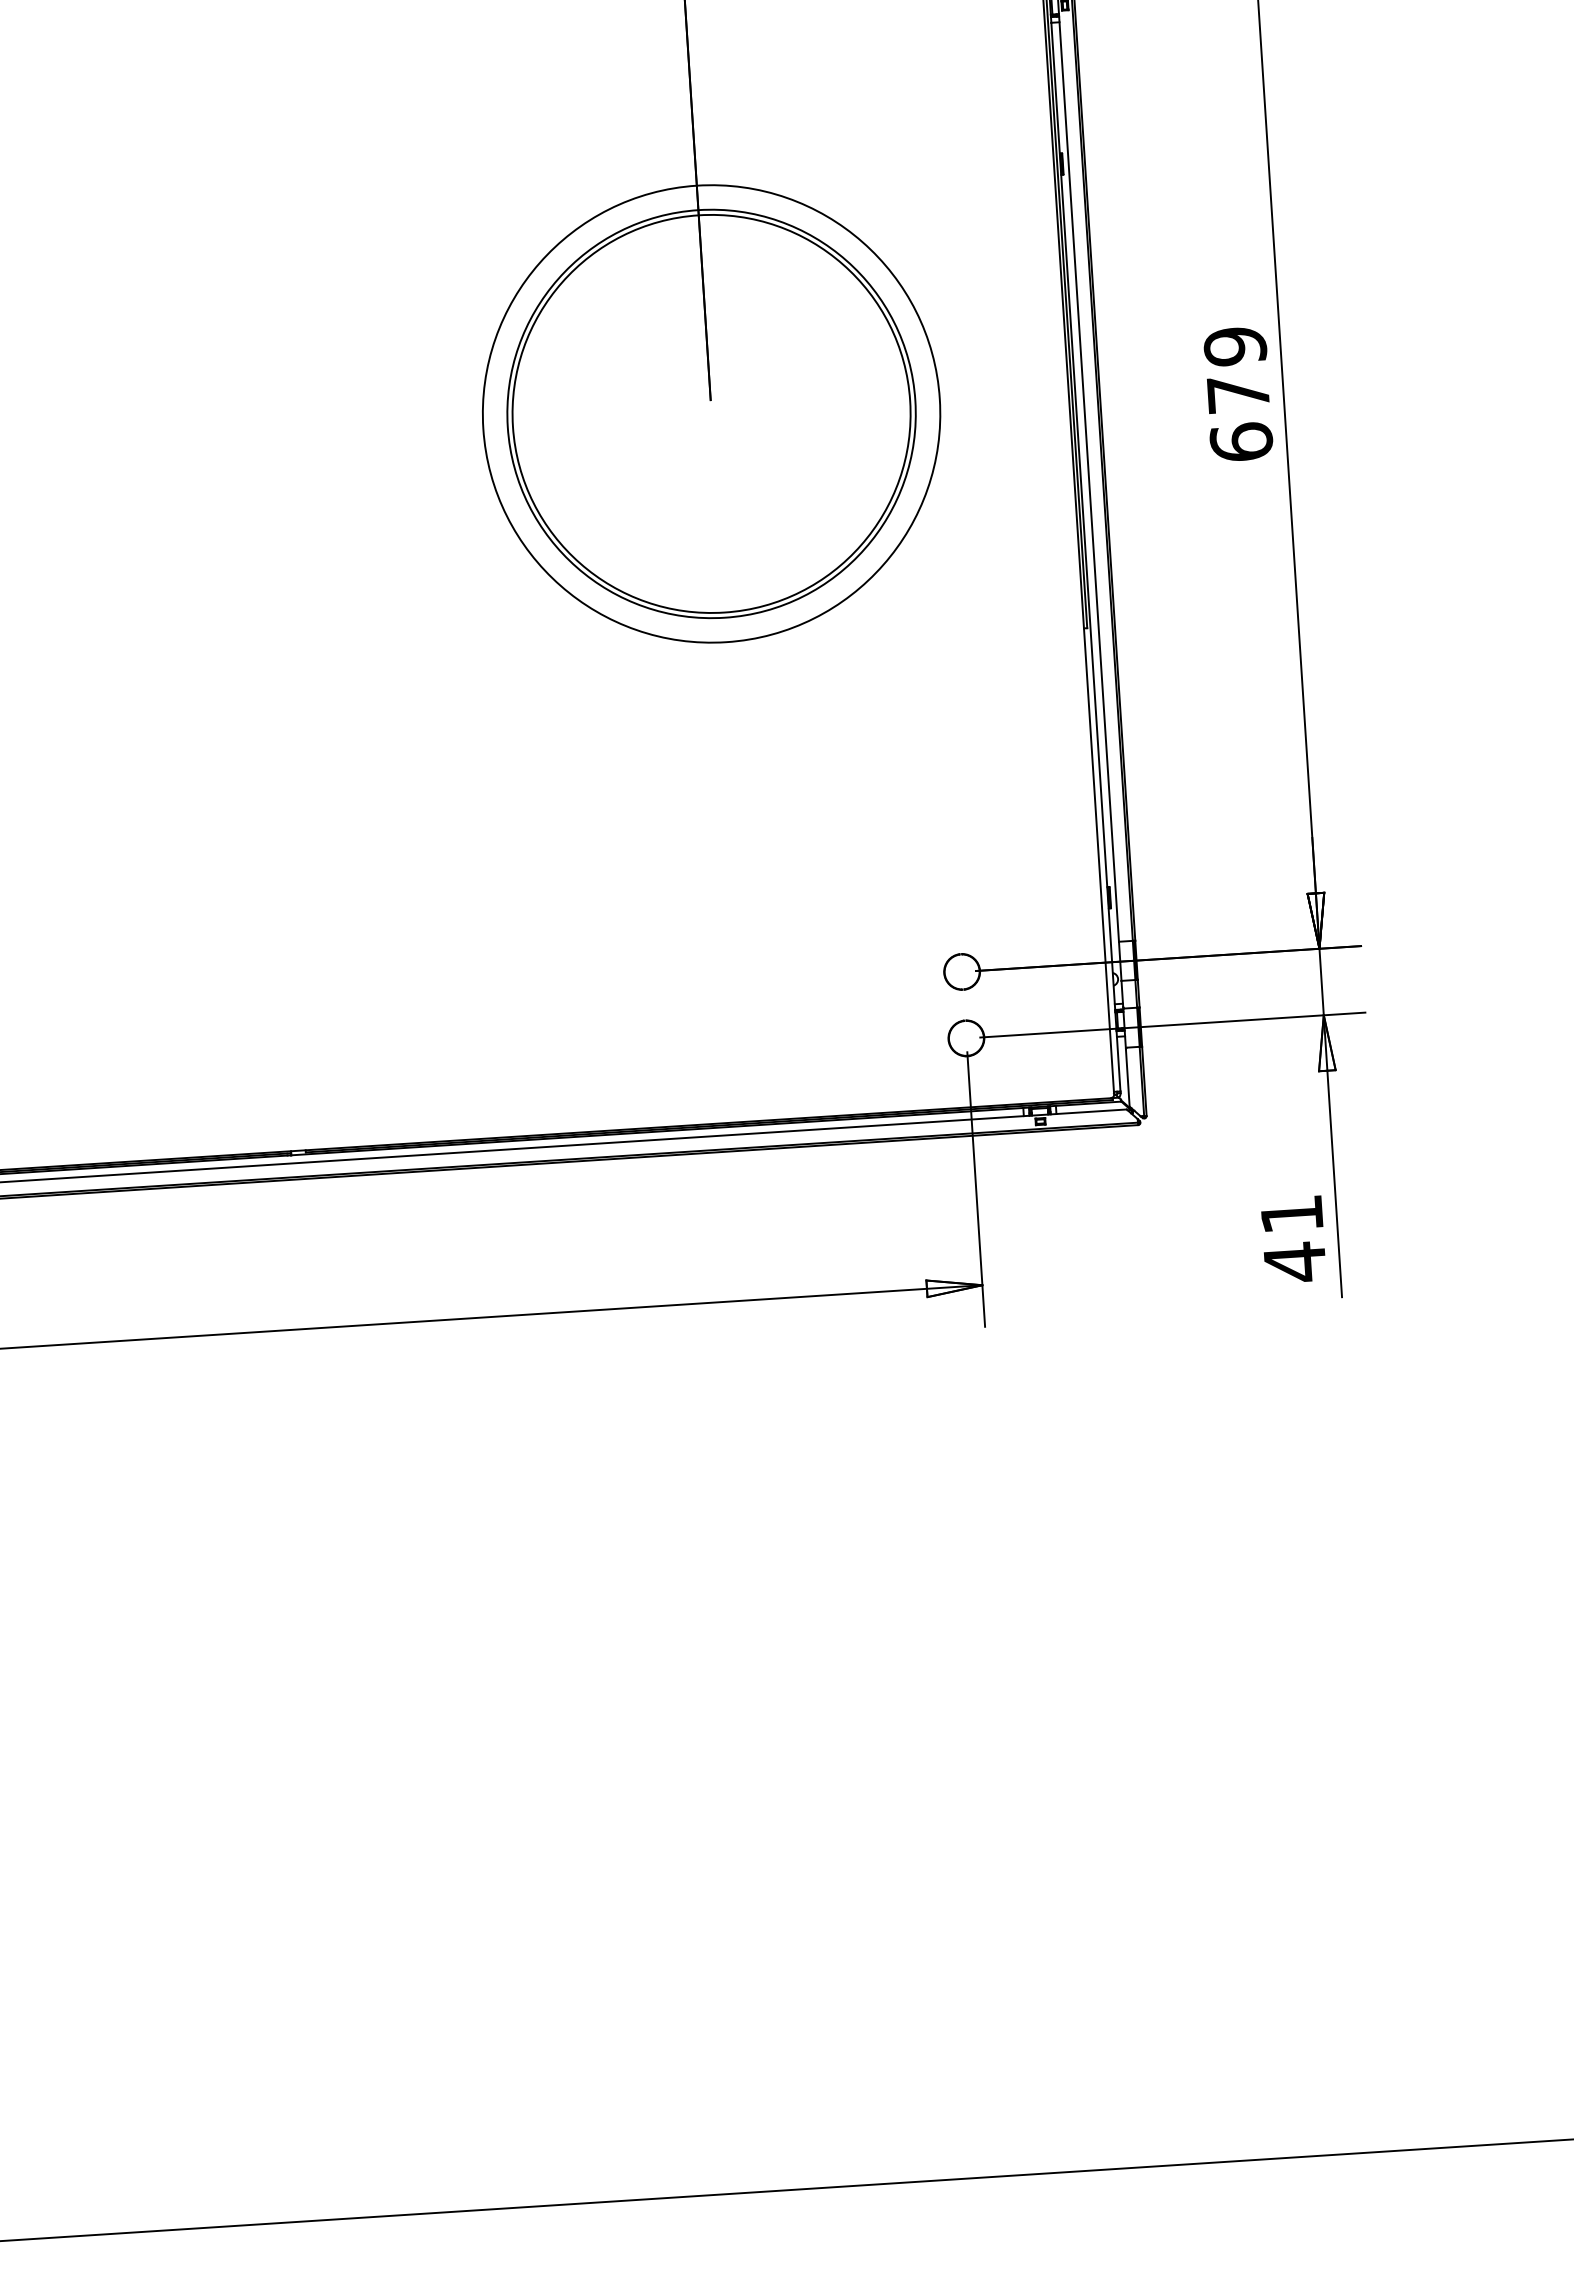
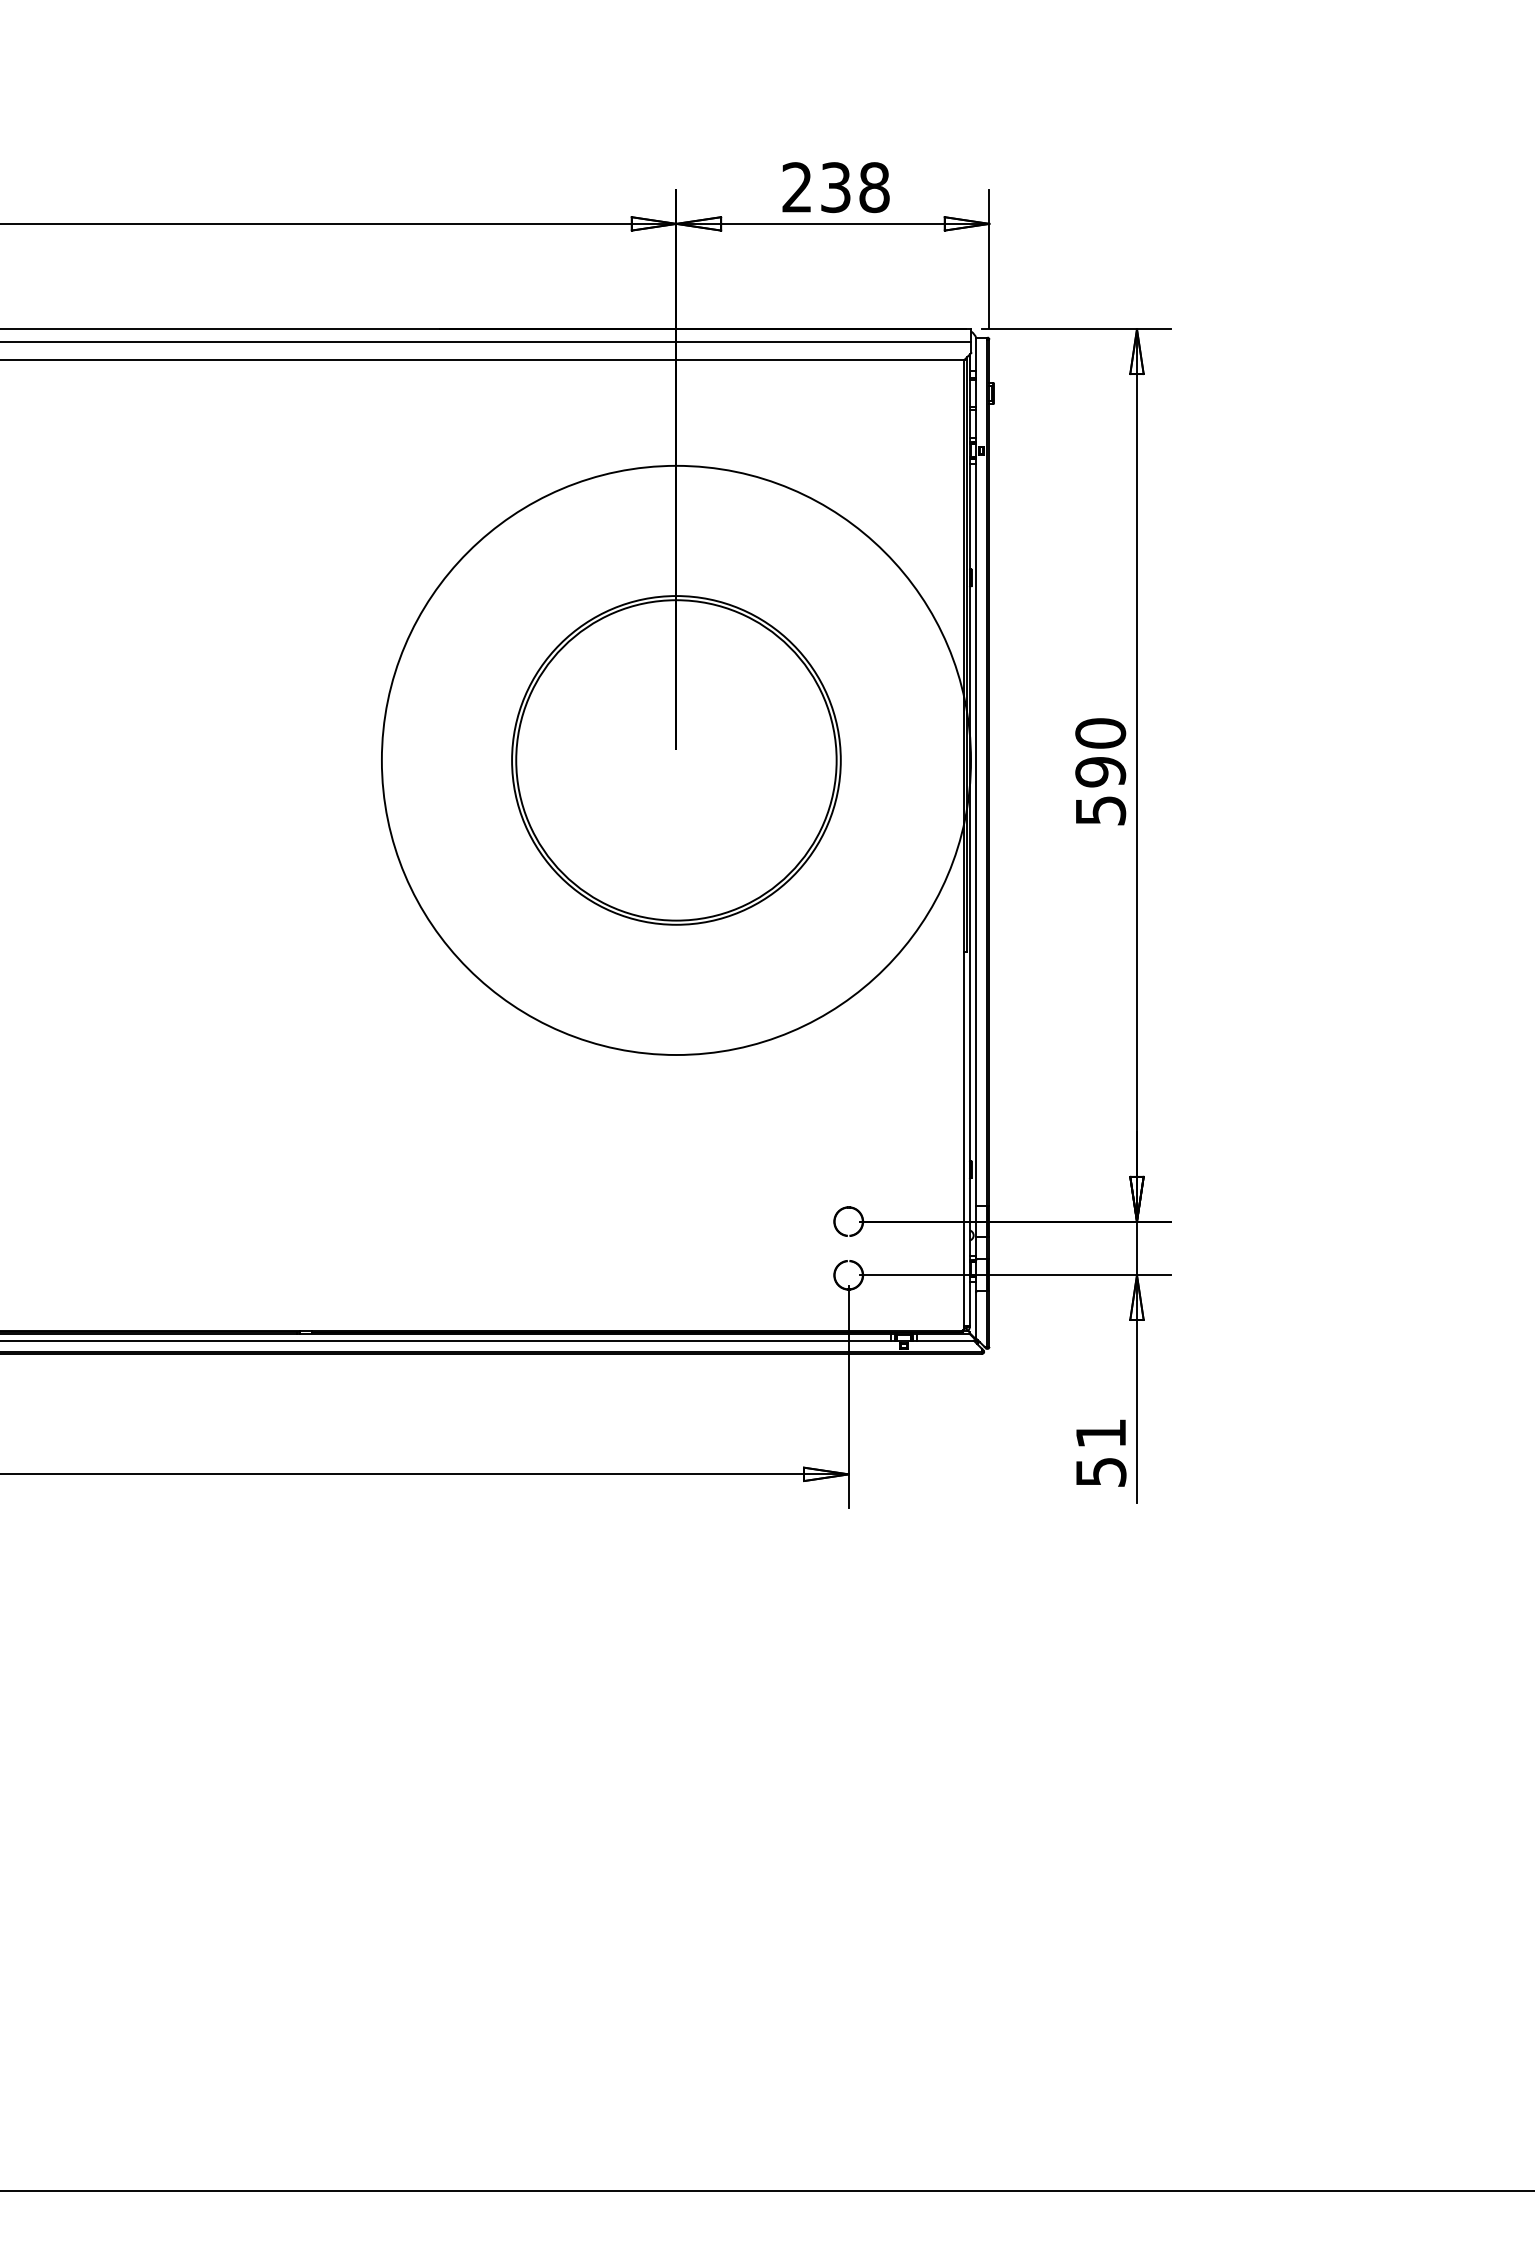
text: (1238, 393) -> (1100, 771), 679 -> 590
circle: (711, 414) -> (676, 760), size x1.6
text: (1295, 1262) -> (1101, 1472), 41 -> 51

